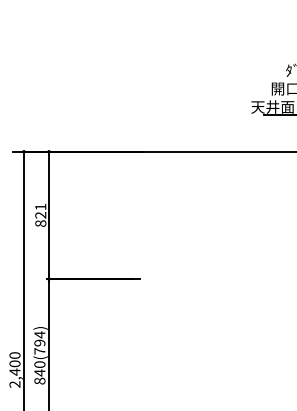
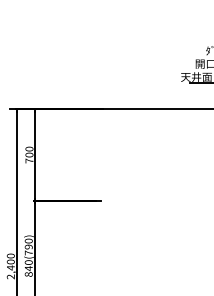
text: (40, 214) -> (29, 154), 821 -> 700
text: (39, 334) -> (28, 240), 840(794) -> 840(790)

